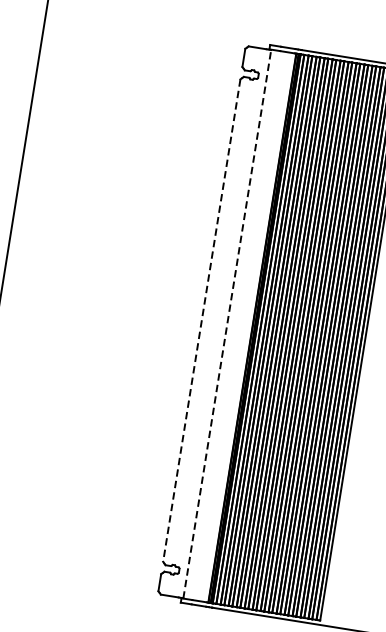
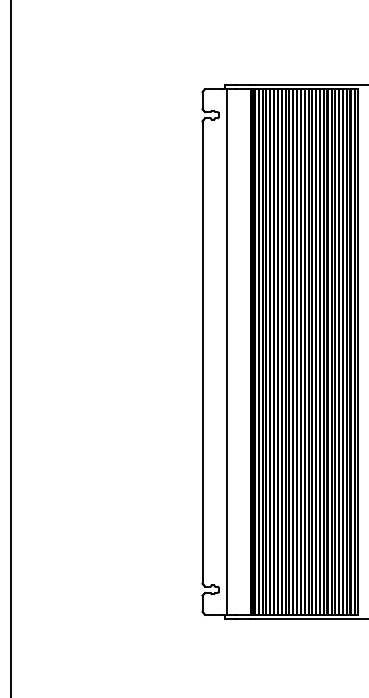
line: (201, 321) -> (202, 353), dashed -> solid
line: (227, 323) -> (226, 351), dashed -> solid

